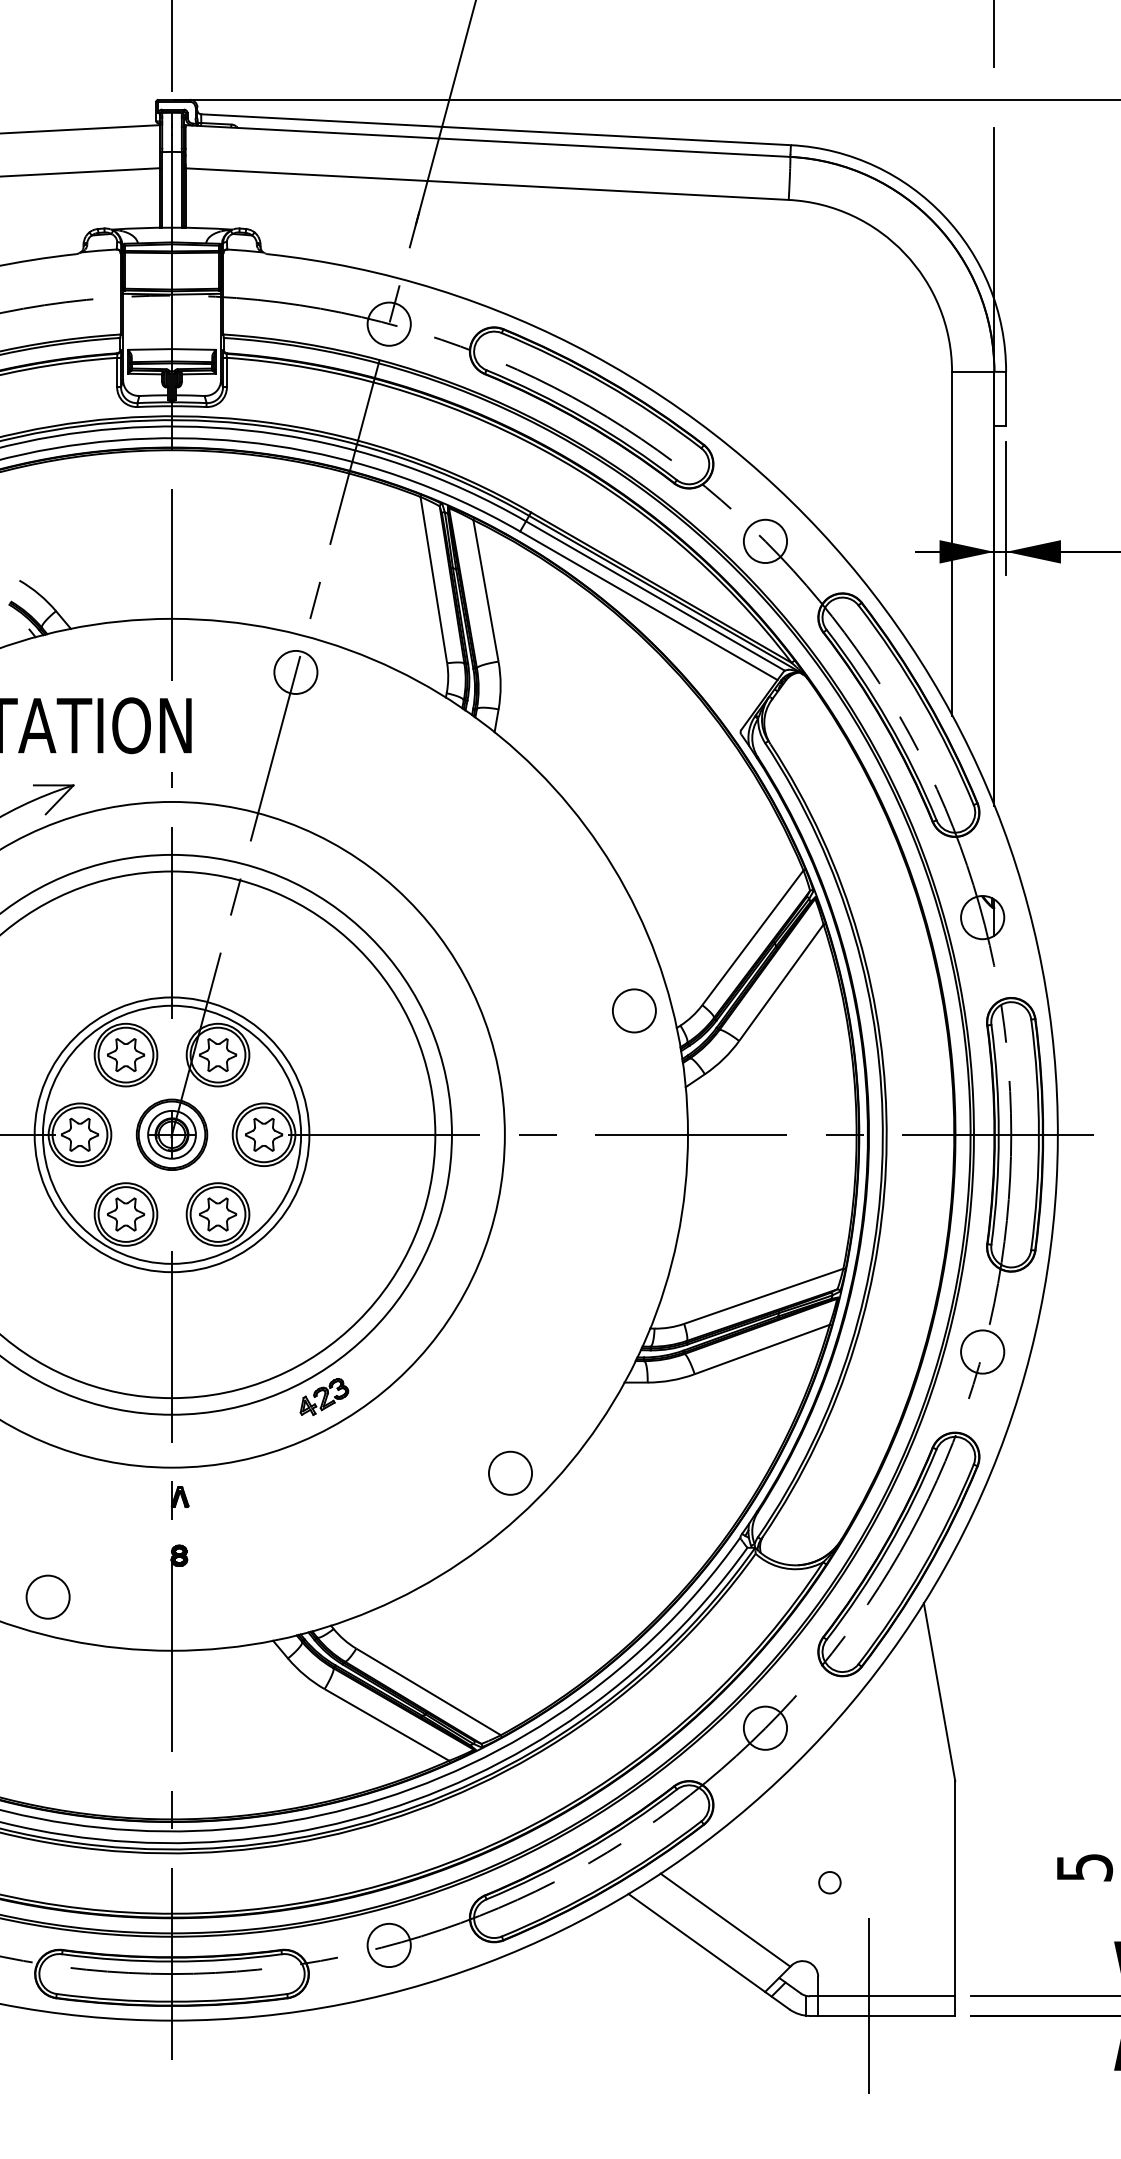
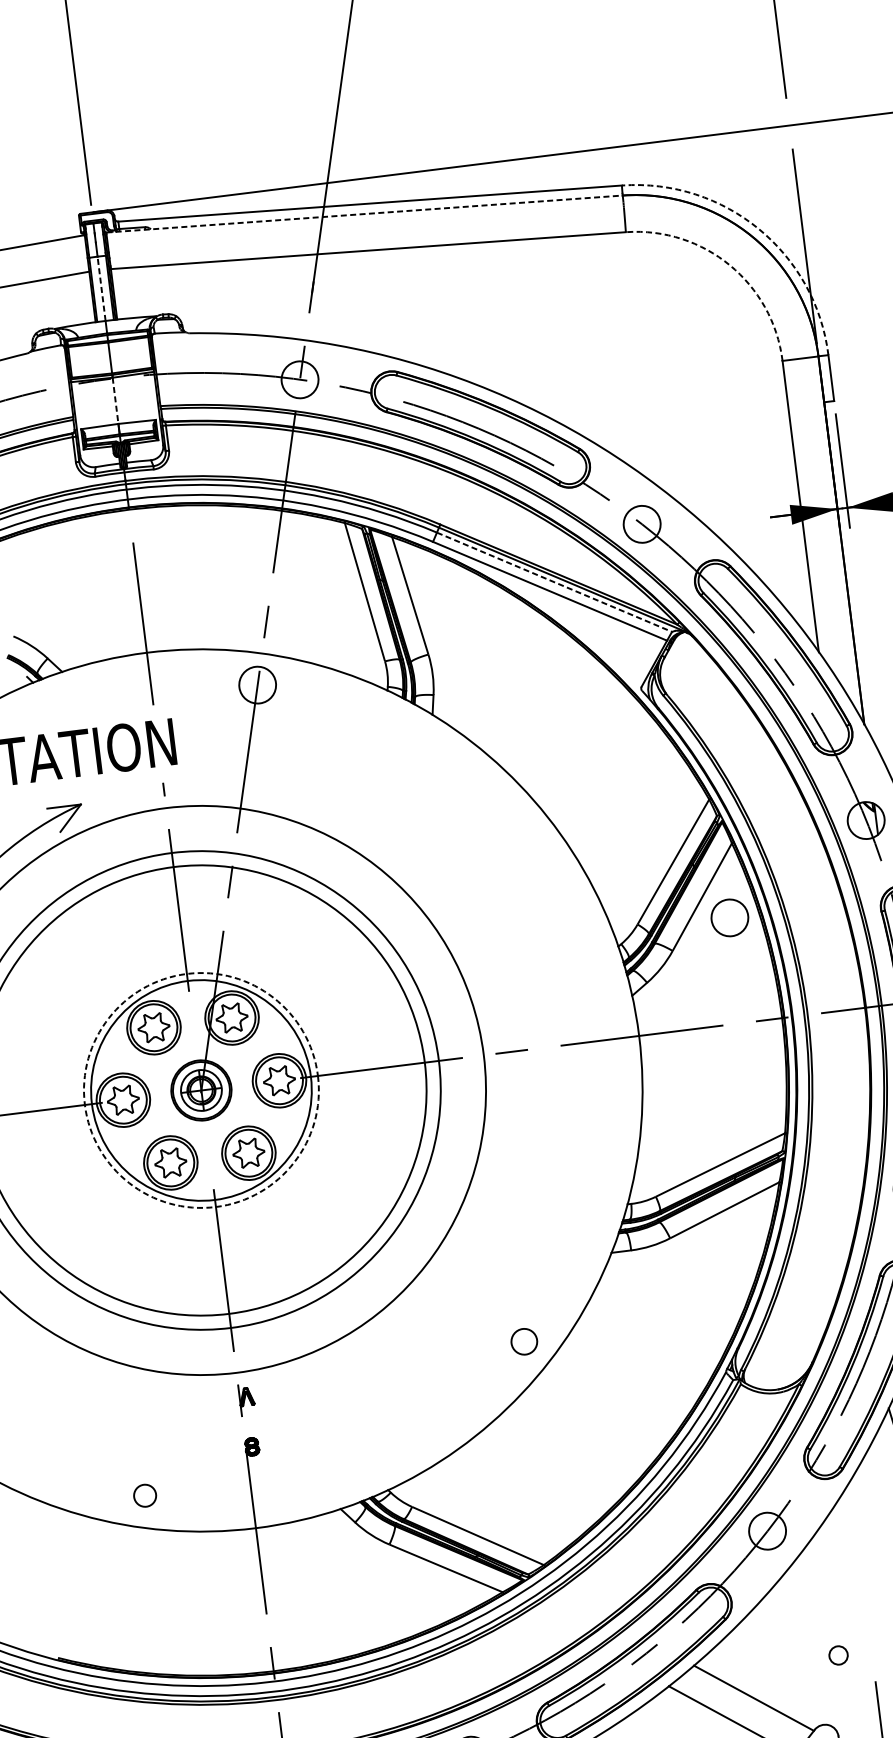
line: (487, 141) -> (364, 214), solid -> dashed
line: (172, 189) -> (101, 288), solid -> dashed
arc: (943, 215) -> (758, 229), solid -> dashed
arc: (904, 253) -> (729, 265), solid -> dashed
line: (172, 322) -> (116, 401), solid -> dashed
line: (655, 596) -> (554, 582), solid -> dashed
circle: (634, 1010) -> (729, 917), moved
circle: (171, 1134) -> (200, 1090), solid -> dashed
part: (324, 1397) -> (358, 1297), removed
circle: (510, 1472) -> (524, 1341), size x0.7
circle: (47, 1596) -> (144, 1495), size x0.6

